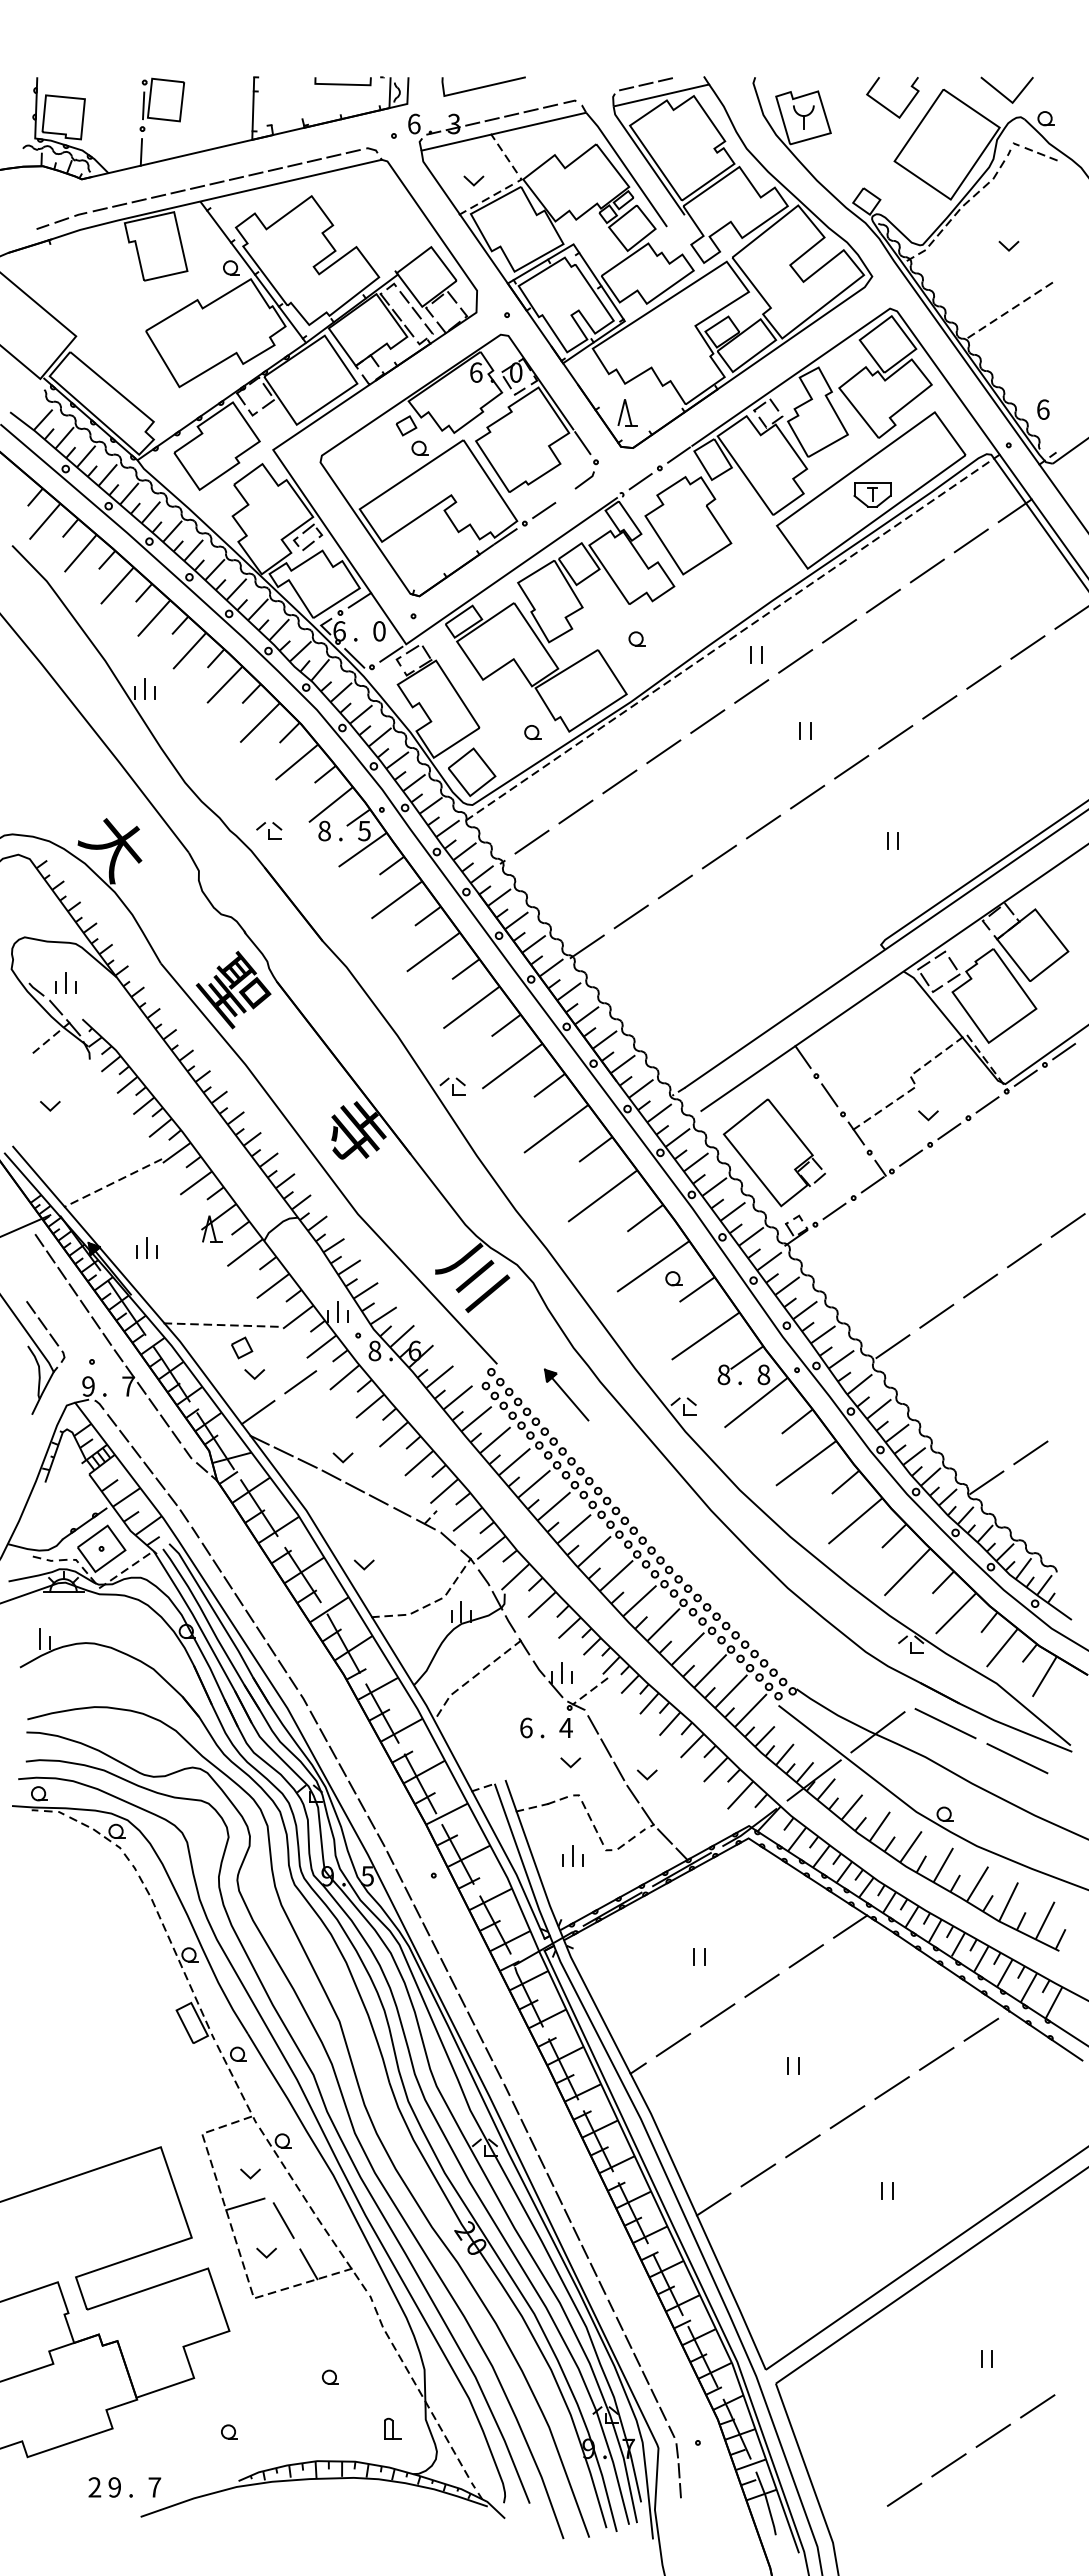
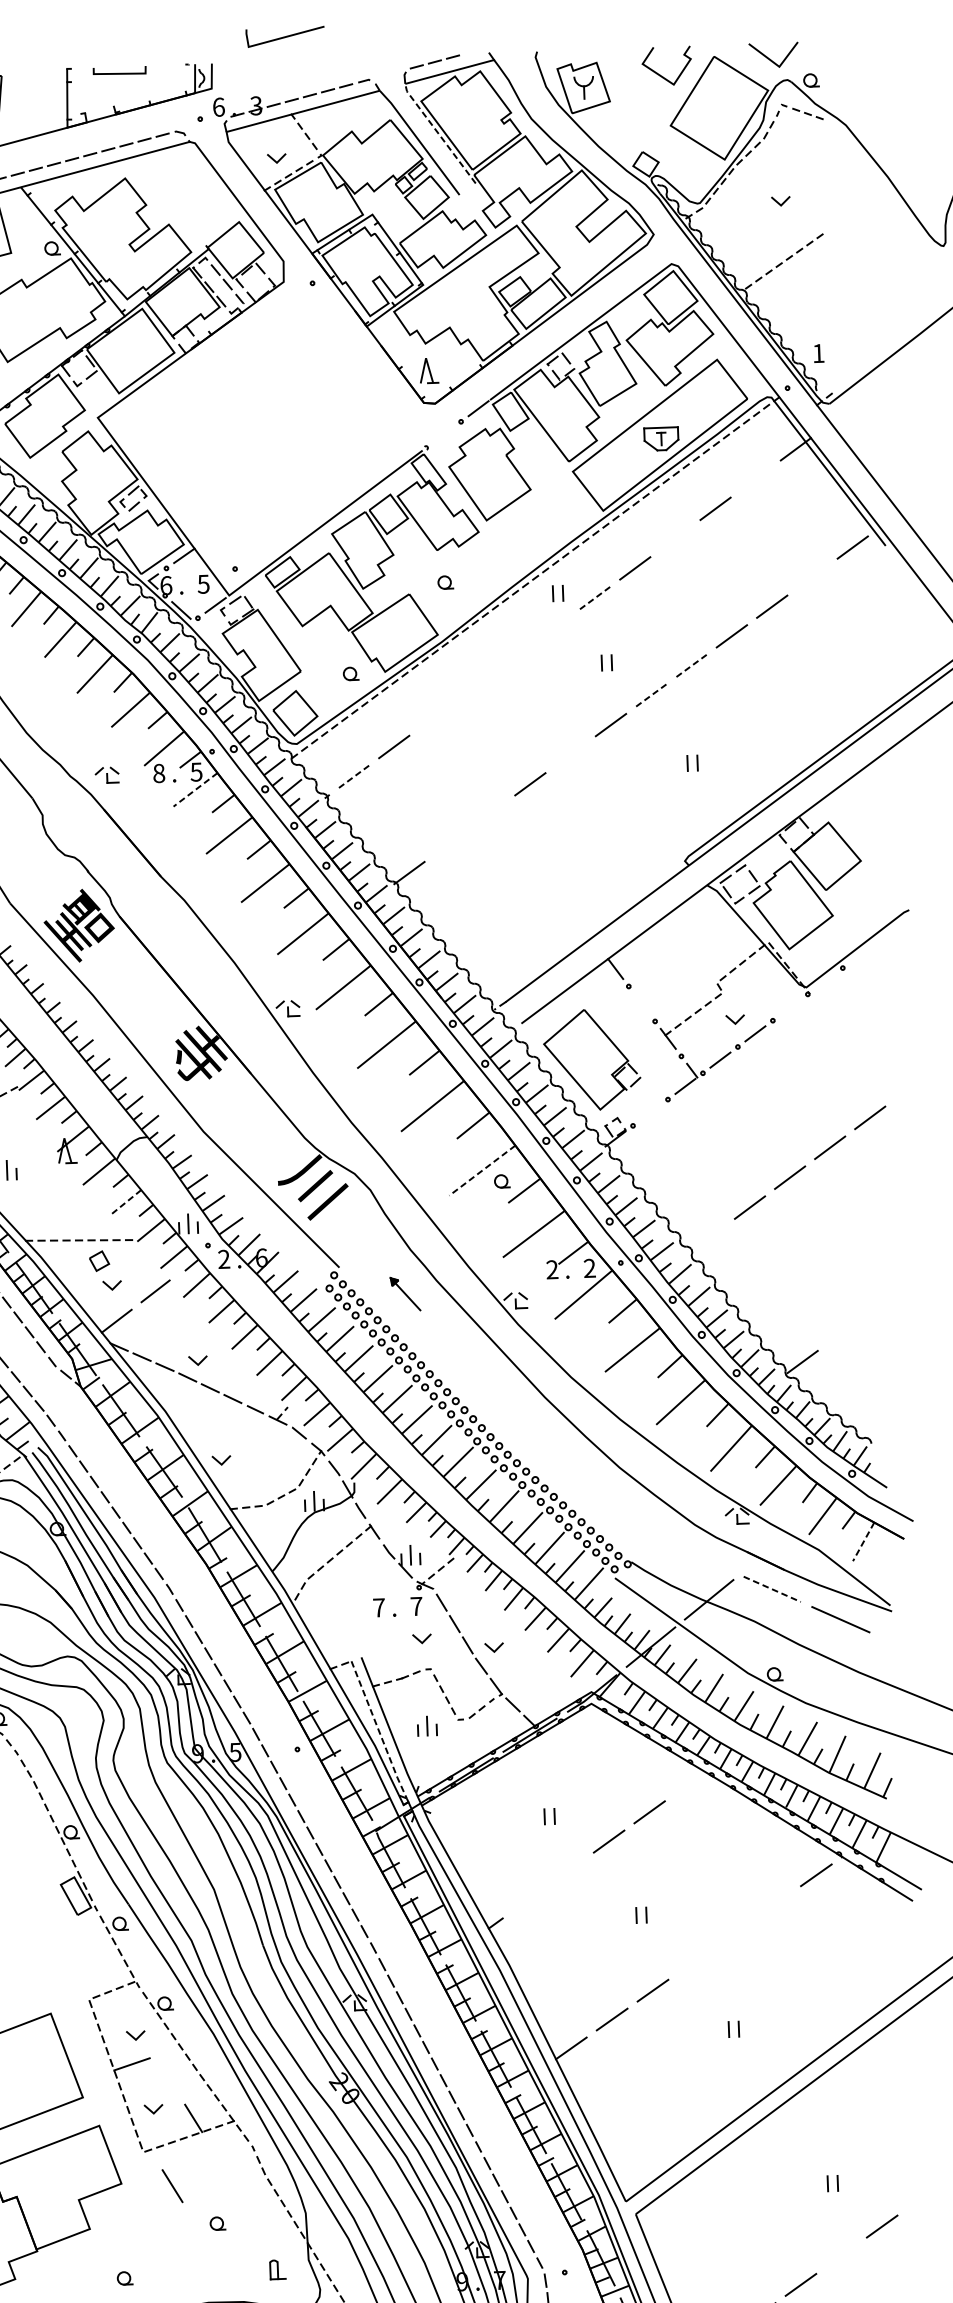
line: (342, 83) -> (119, 72), moved
line: (483, 86) -> (285, 36), moved
line: (646, 160) -> (437, 133), solid -> dashed
text: (1043, 409) -> (818, 353), 6 -> 1
part: (458, 465) -> (272, 426), removed
line: (640, 481) -> (443, 434), removed
line: (970, 540) -> (754, 478), removed
line: (882, 600) -> (674, 538), removed
text: (379, 631) -> (203, 584), 0 -> 5
line: (1027, 647) -> (812, 577), removed
line: (795, 661) -> (594, 598), solid -> dashed
line: (751, 691) -> (554, 627), removed
line: (707, 721) -> (514, 657), removed
line: (895, 737) -> (691, 666), solid -> dashed
line: (663, 751) -> (474, 687), removed
line: (851, 767) -> (651, 695), solid -> dashed
line: (619, 781) -> (434, 716), removed
line: (763, 826) -> (570, 754), removed
line: (532, 842) -> (354, 777), solid -> dashed
line: (362, 850) -> (195, 790), solid -> dashed
line: (674, 886) -> (489, 813), removed
line: (630, 916) -> (448, 843), removed
line: (1064, 1051) -> (860, 954), removed
line: (1025, 1077) -> (825, 980), removed
line: (829, 1095) -> (641, 1004), removed
line: (987, 1104) -> (790, 1007), removed
line: (834, 1211) -> (650, 1112), removed
line: (652, 1266) -> (481, 1170), solid -> dashed
line: (272, 1286) -> (125, 1202), solid -> dashed
line: (892, 1346) -> (709, 1237), removed
text: (374, 1350) -> (223, 1259), 8 -> 2
text: (723, 1374) -> (551, 1269), 8 -> 2
text: (763, 1374) -> (589, 1268), 8 -> 2
part: (566, 1394) -> (405, 1293), size x0.7
line: (1030, 1452) -> (842, 1332), removed
line: (1044, 1677) -> (863, 1542), solid -> dashed
line: (946, 1723) -> (773, 1589), solid -> dashed
text: (526, 1727) -> (379, 1607), 6 -> 7
text: (565, 1727) -> (415, 1606), 4 -> 7
line: (521, 1859) -> (379, 1731), solid -> dashed
line: (850, 1926) -> (690, 1782), removed
line: (717, 2015) -> (568, 1870), removed
line: (673, 2044) -> (528, 1899), removed
line: (936, 2058) -> (775, 1903), removed
line: (891, 2087) -> (734, 1932), removed
line: (847, 2117) -> (693, 1962), removed
line: (283, 2220) -> (172, 2186), moved
line: (992, 2435) -> (840, 2255), removed

